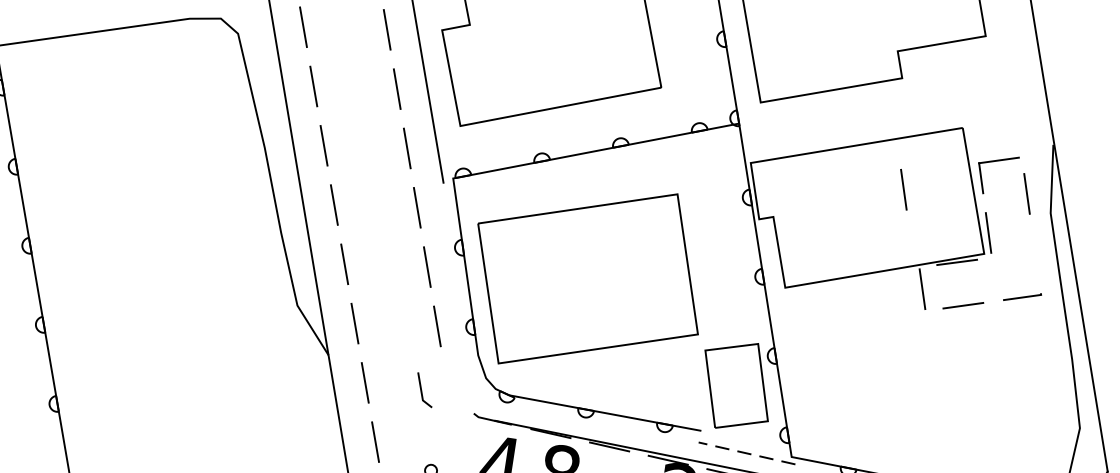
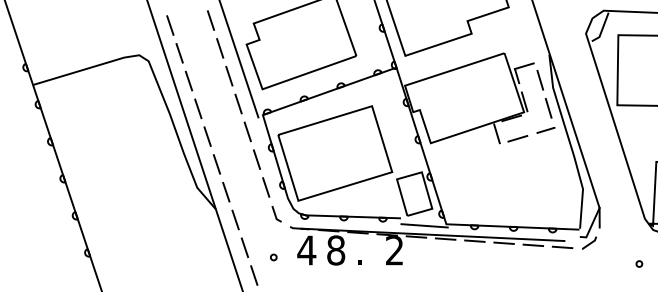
line: (903, 190) -> (548, 108), moved
line: (424, 390) -> (276, 214), moved
line: (746, 452) -> (424, 225), dashed -> solid

